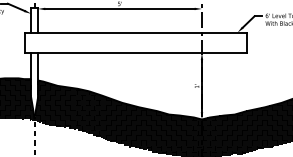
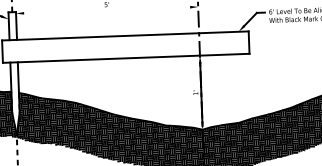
line: (119, 8) -> (106, 9), removed

